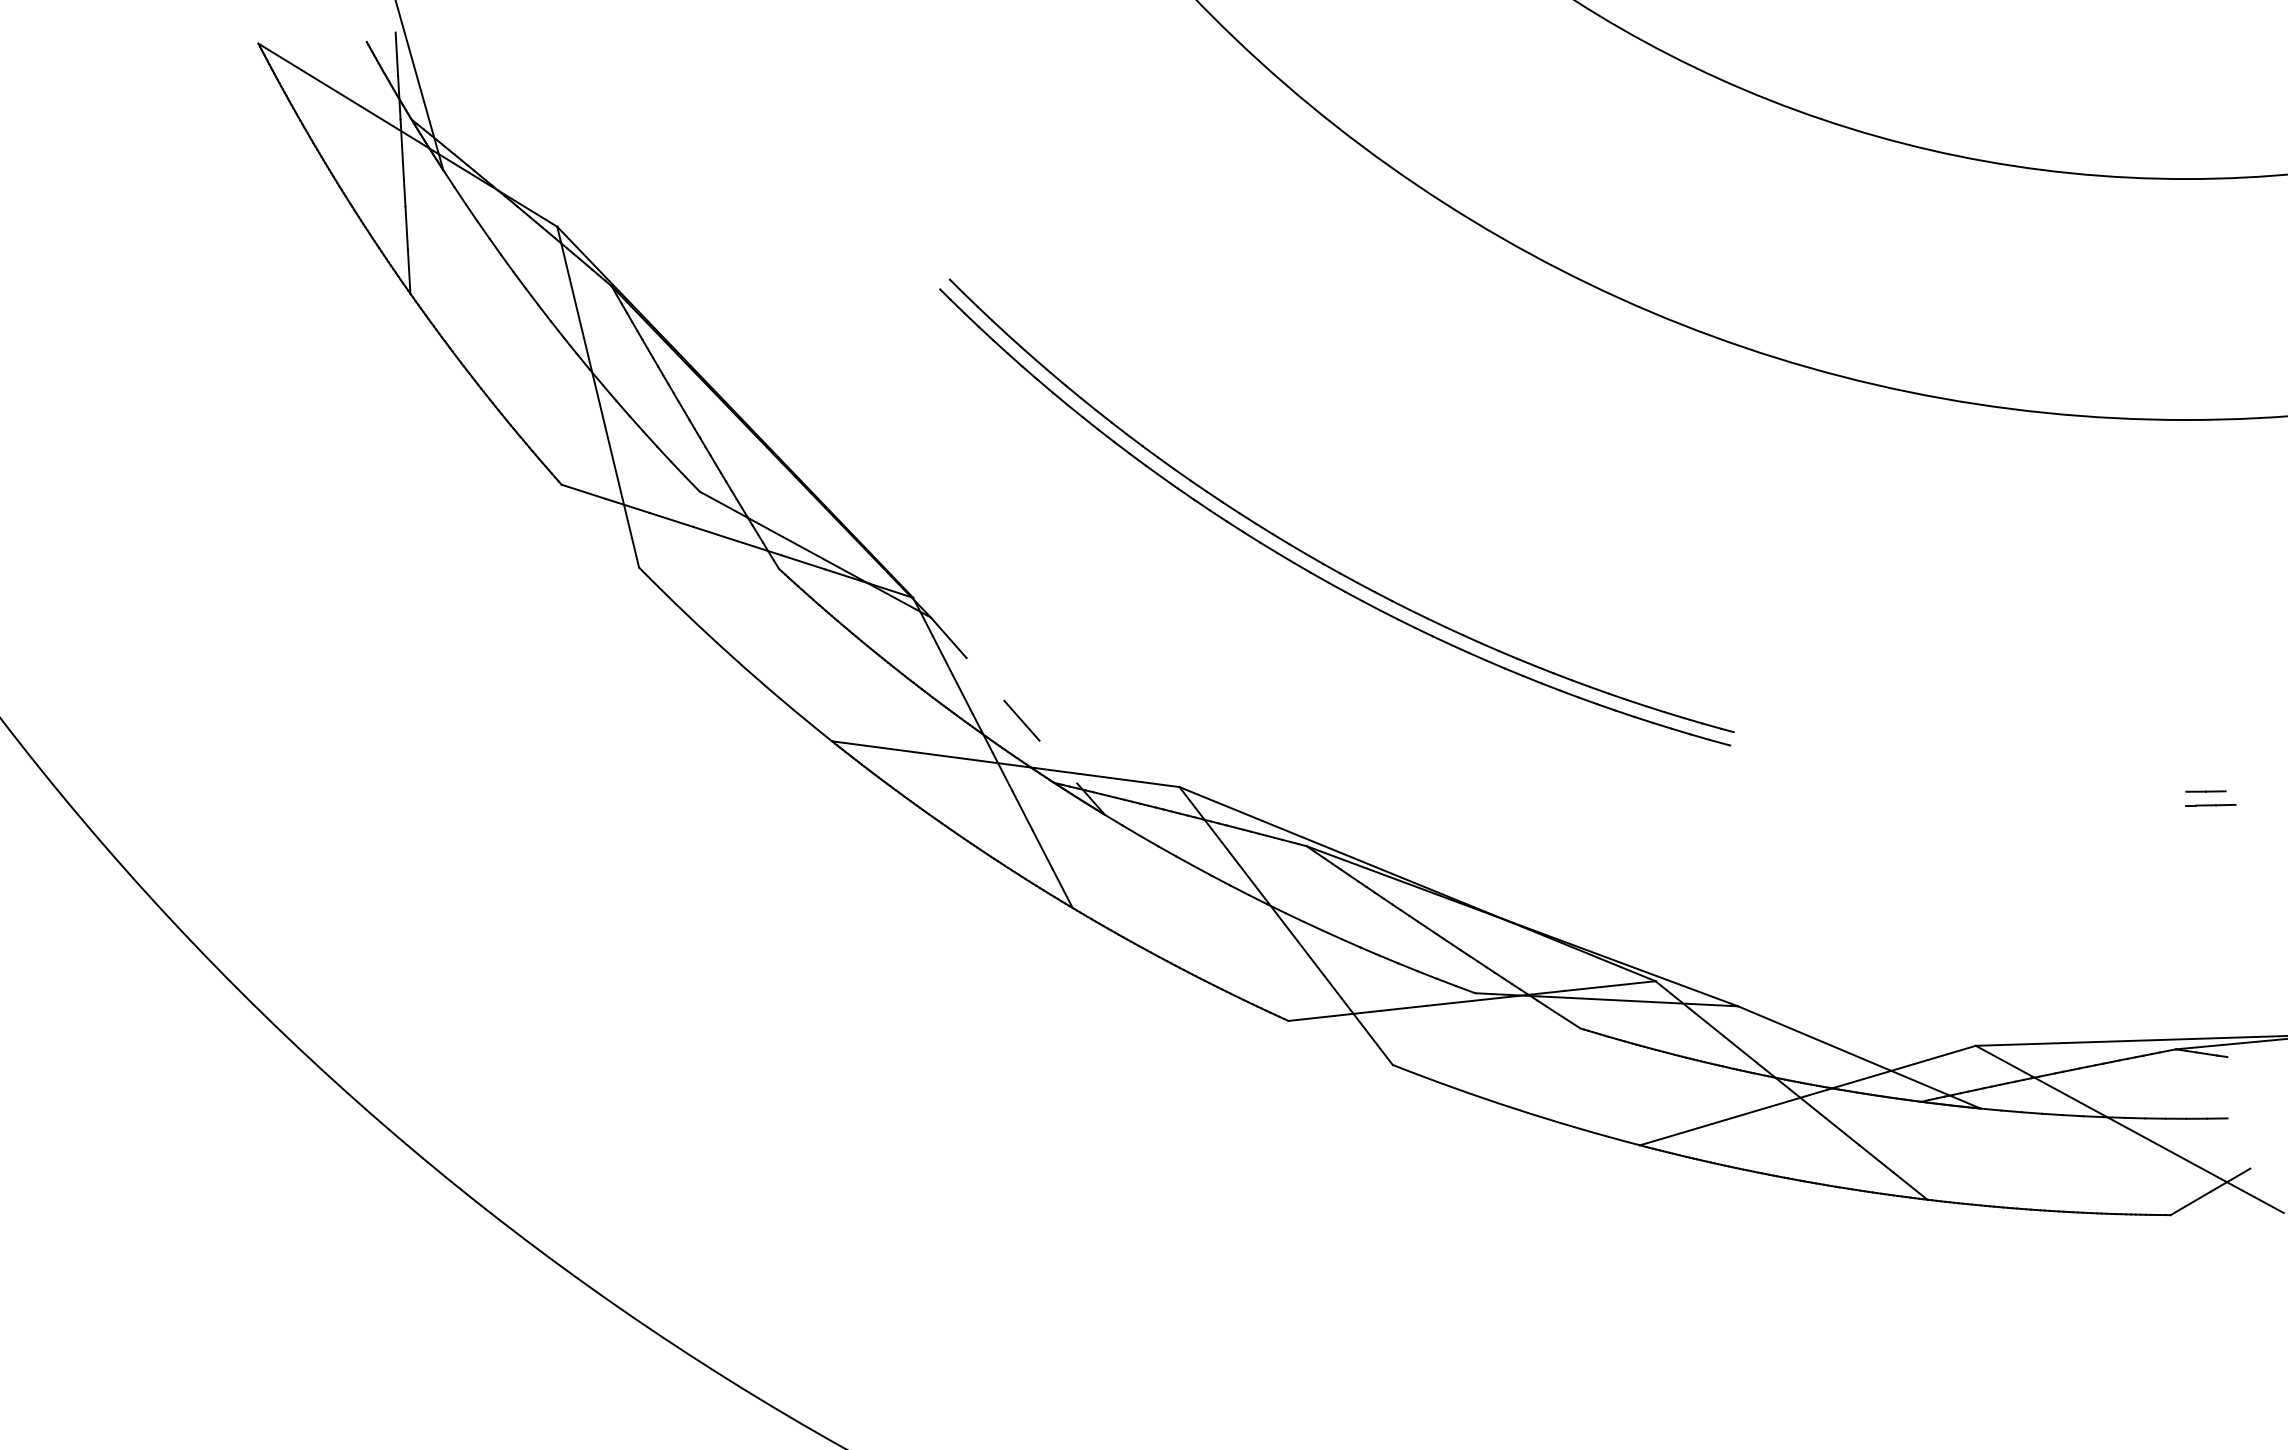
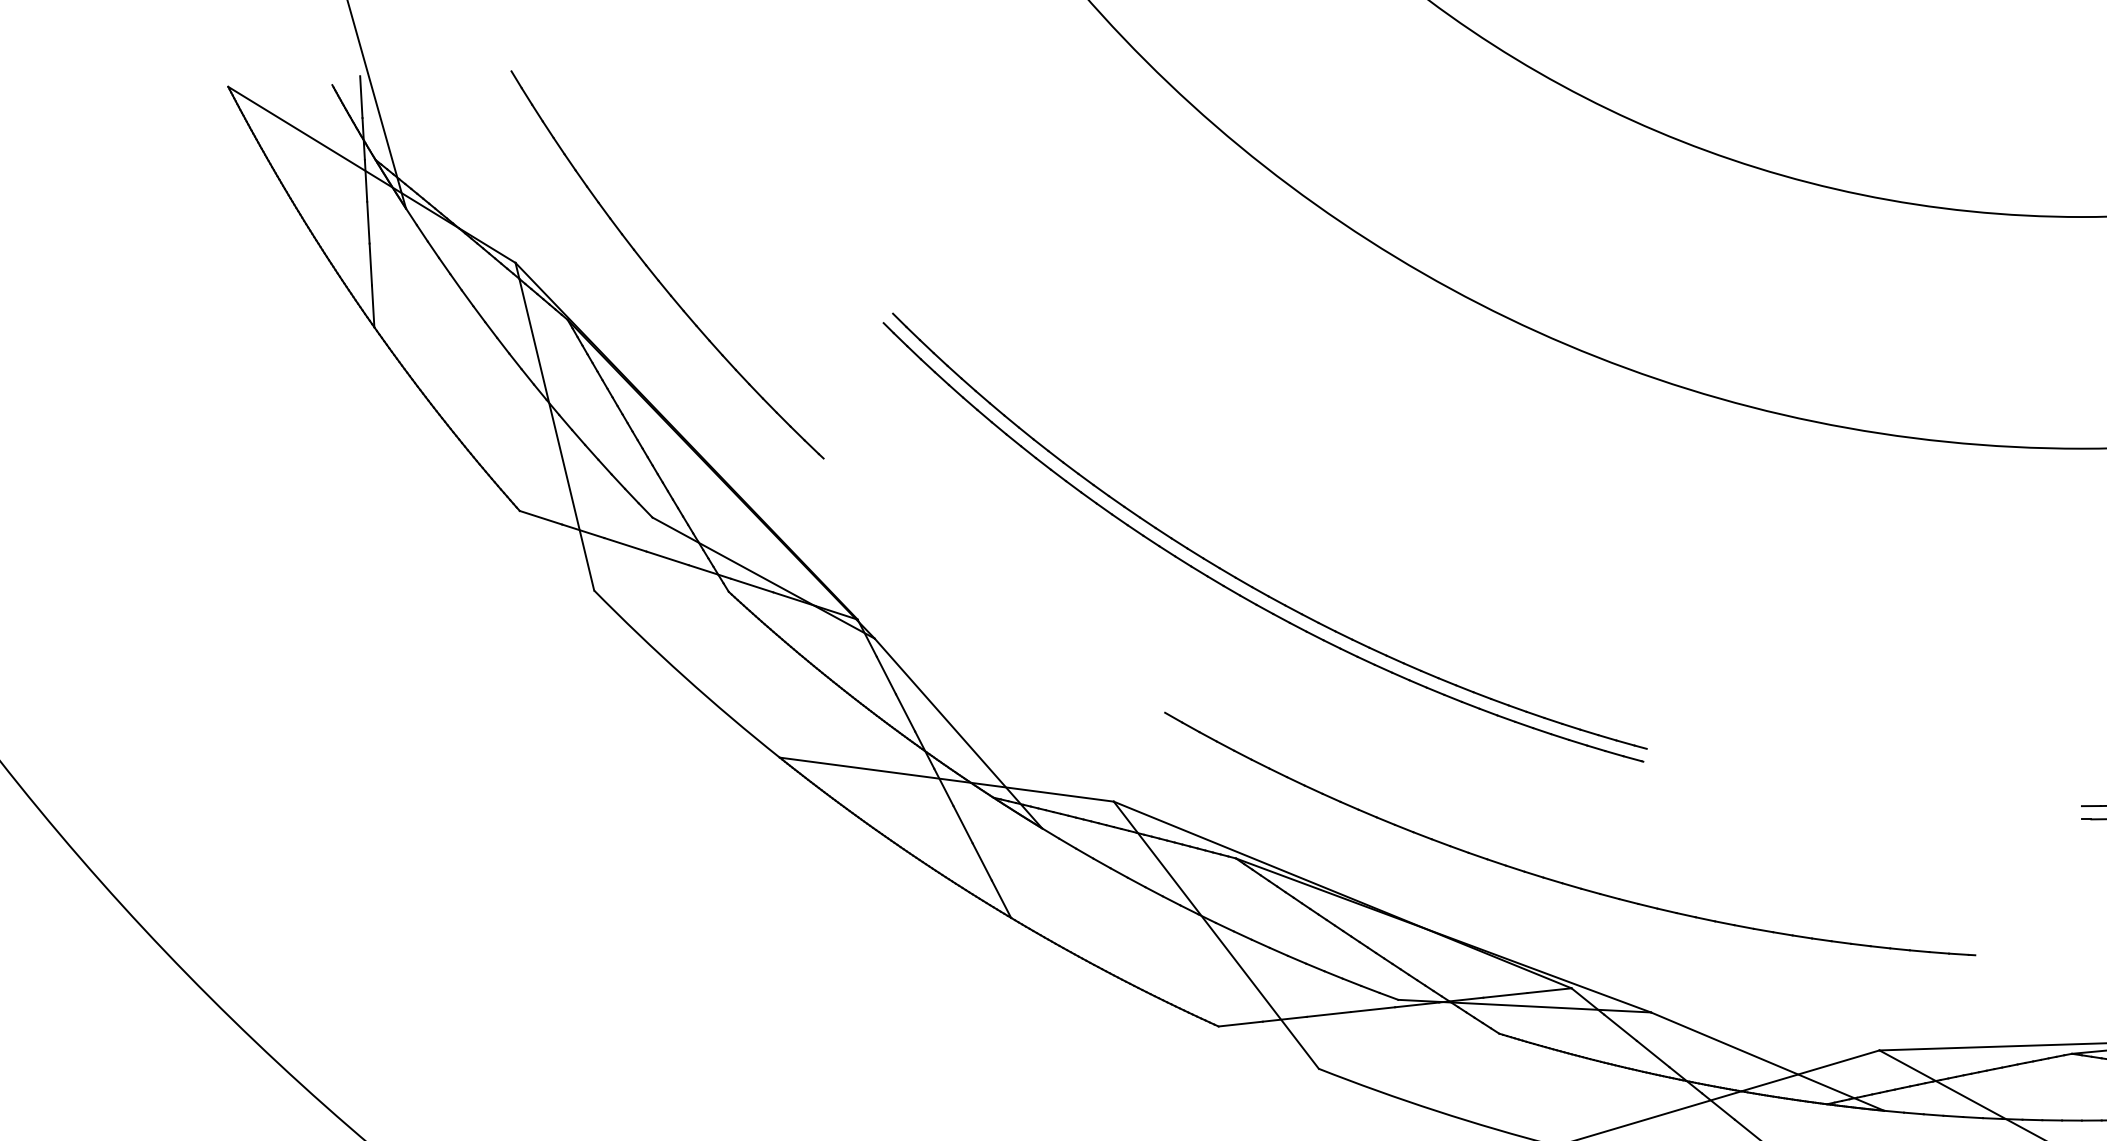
part: (703, 240) -> (656, 276), added
line: (1017, 716) -> (958, 733), dashed -> solid
part: (1638, 868) -> (1555, 879), added

